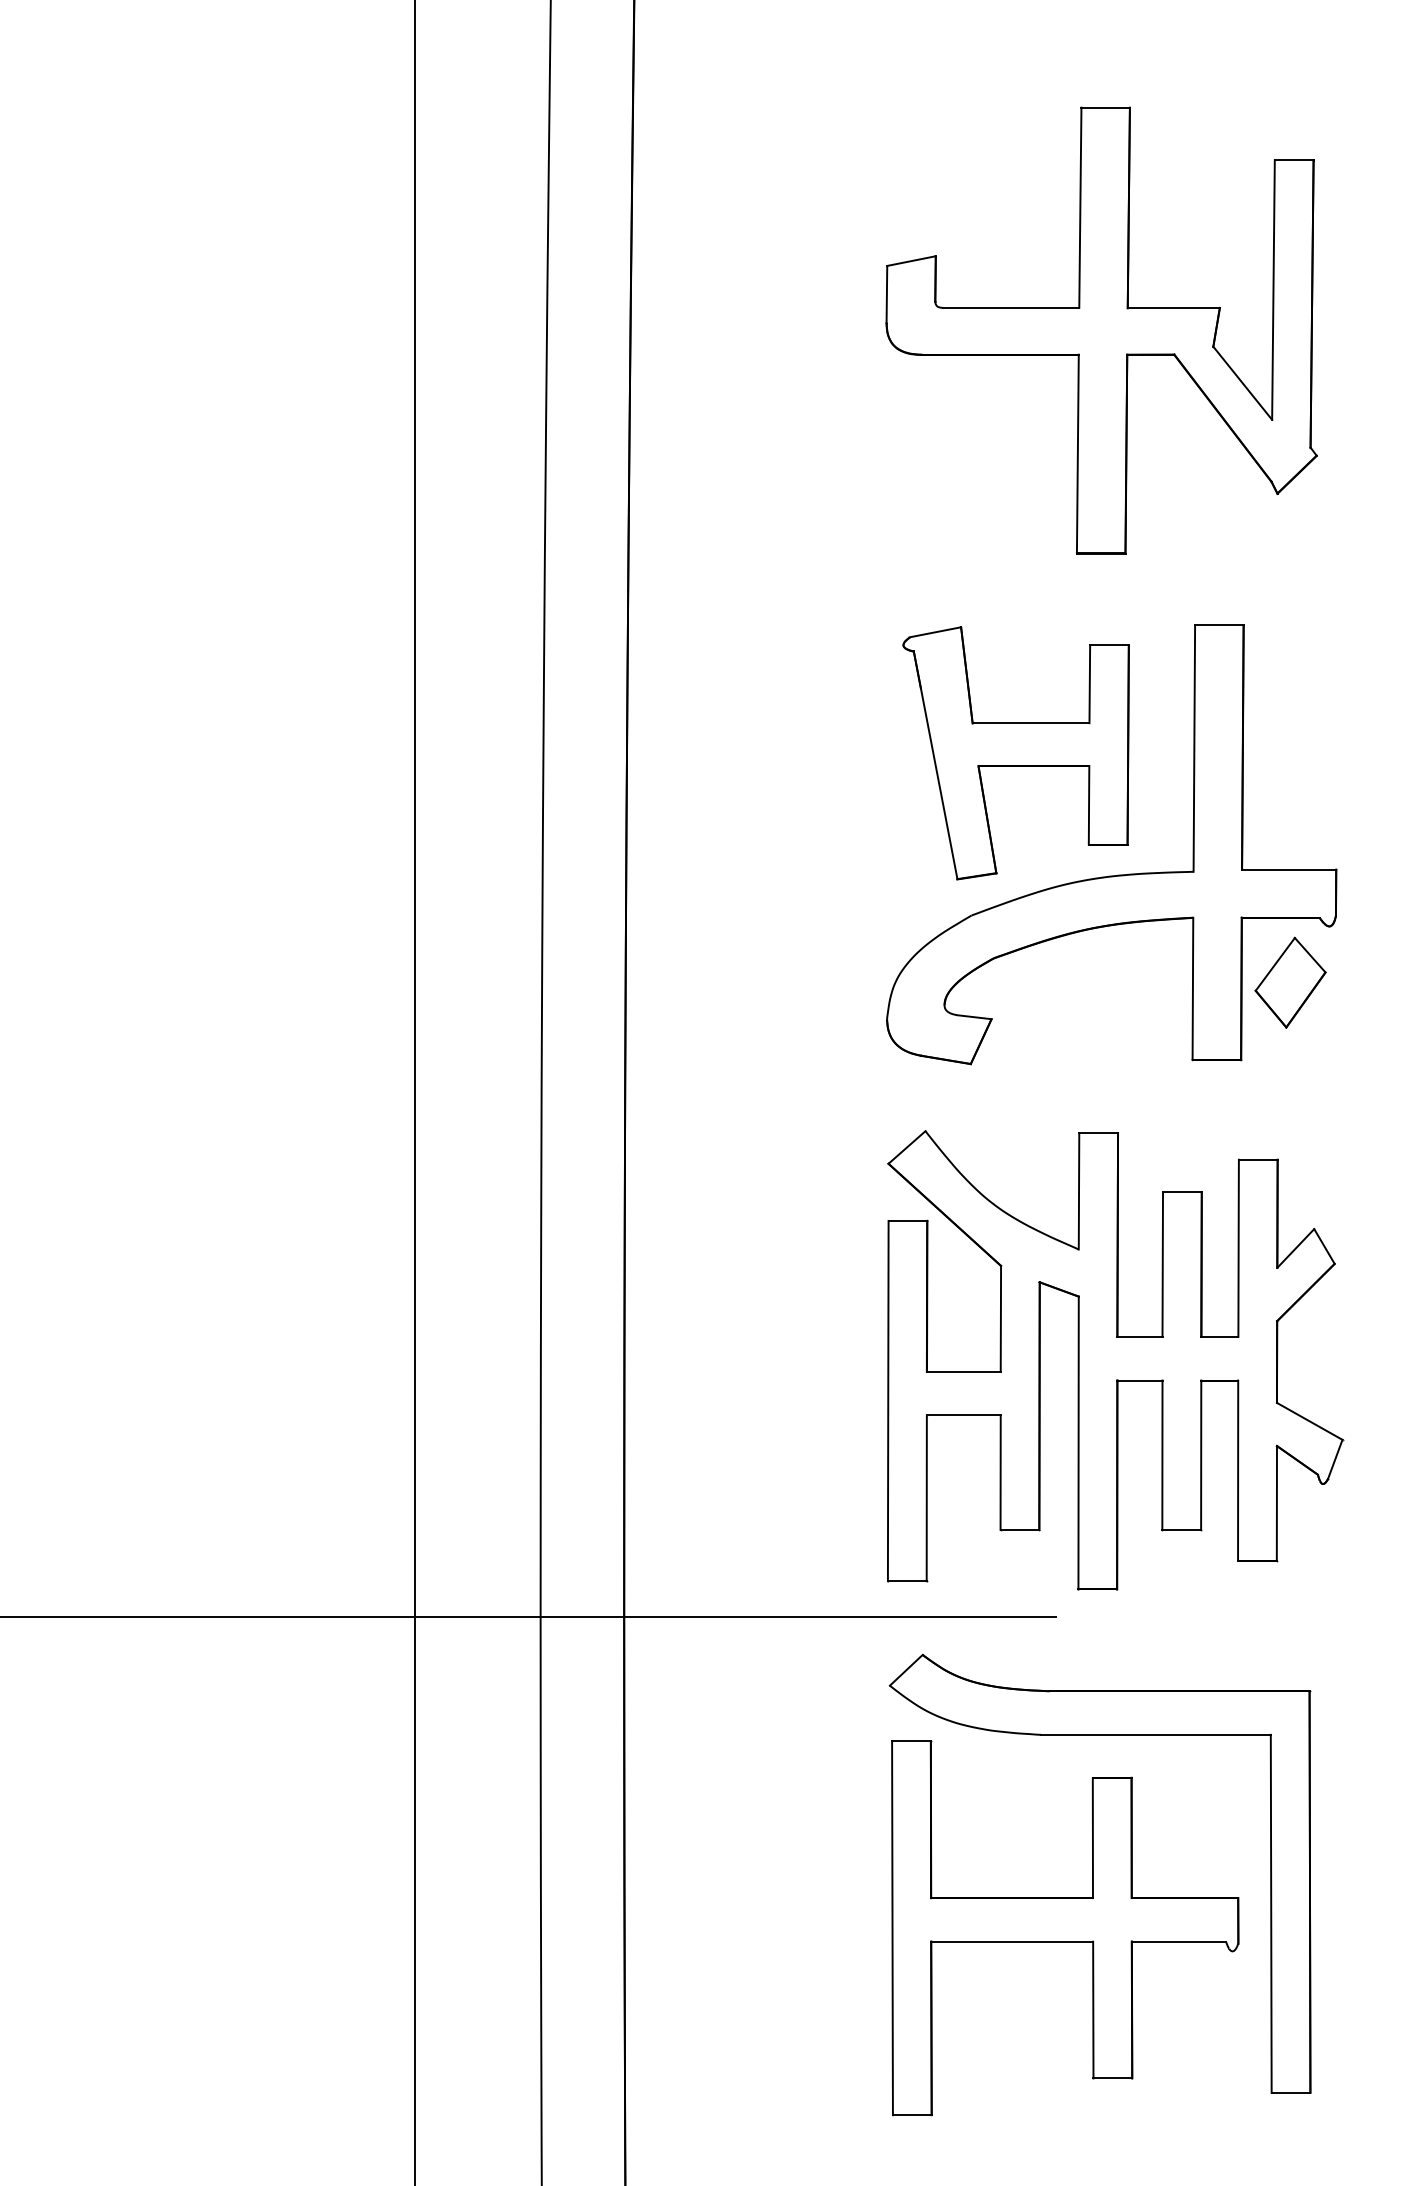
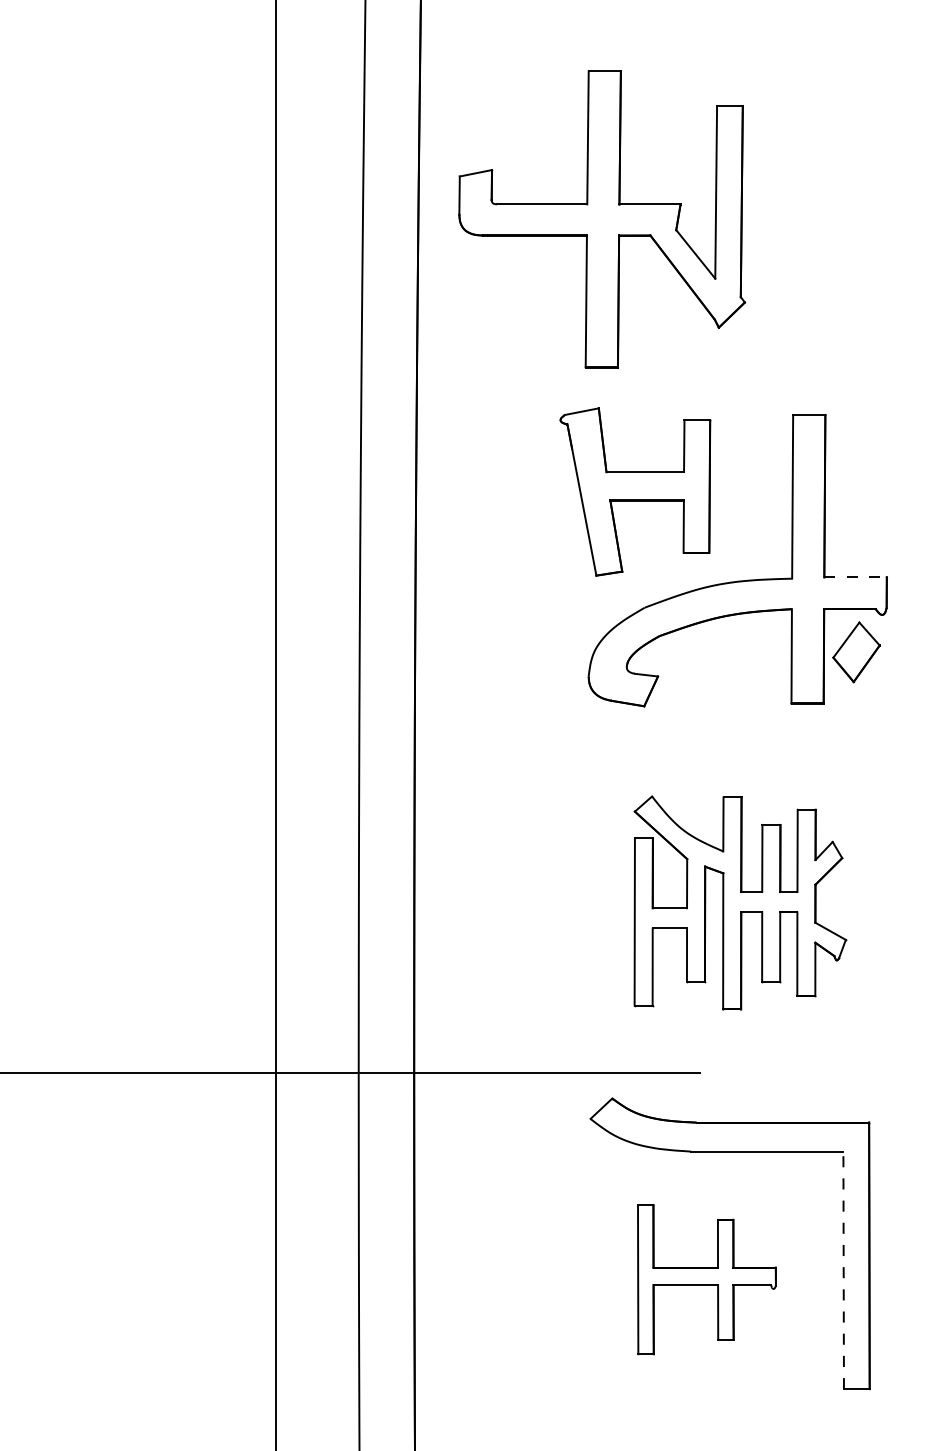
part: (1102, 330) -> (602, 219), moved
part: (1016, 752) -> (635, 491), moved
line: (1290, 870) -> (856, 577), solid -> dashed
part: (1115, 1359) -> (740, 902), size x0.7
line: (1270, 1914) -> (843, 1270), solid -> dashed
part: (1064, 1927) -> (706, 1279), size x0.6

